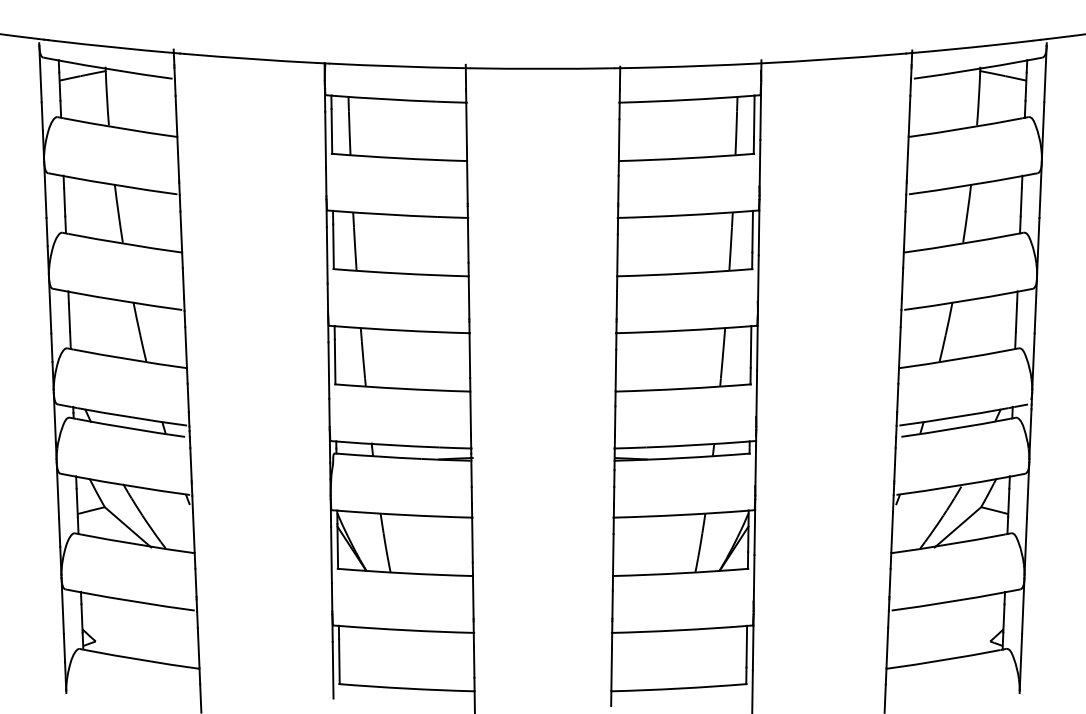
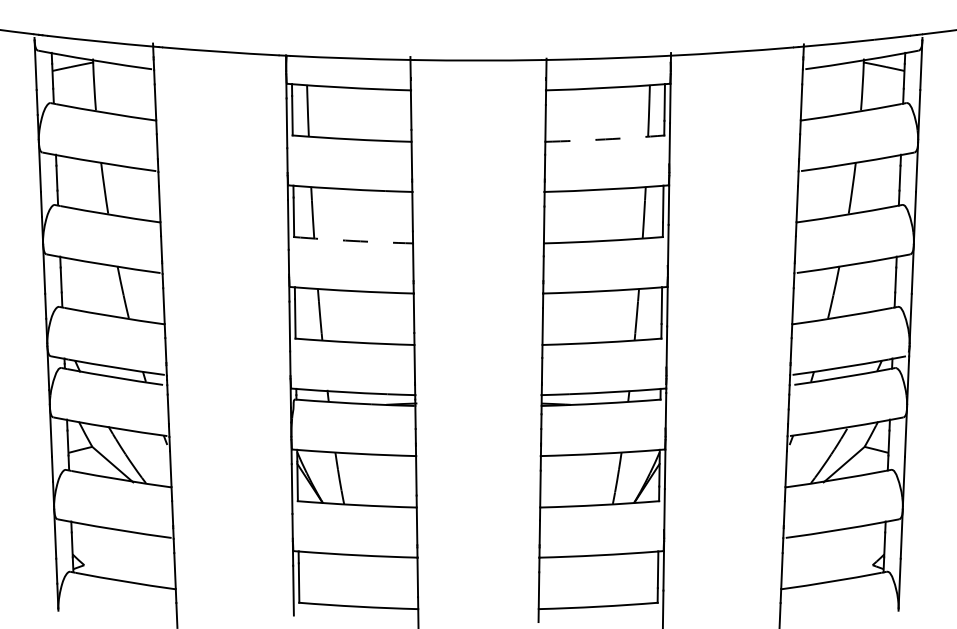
arc: (687, 158) -> (605, 139), solid -> dashed
arc: (401, 273) -> (353, 240), solid -> dashed

